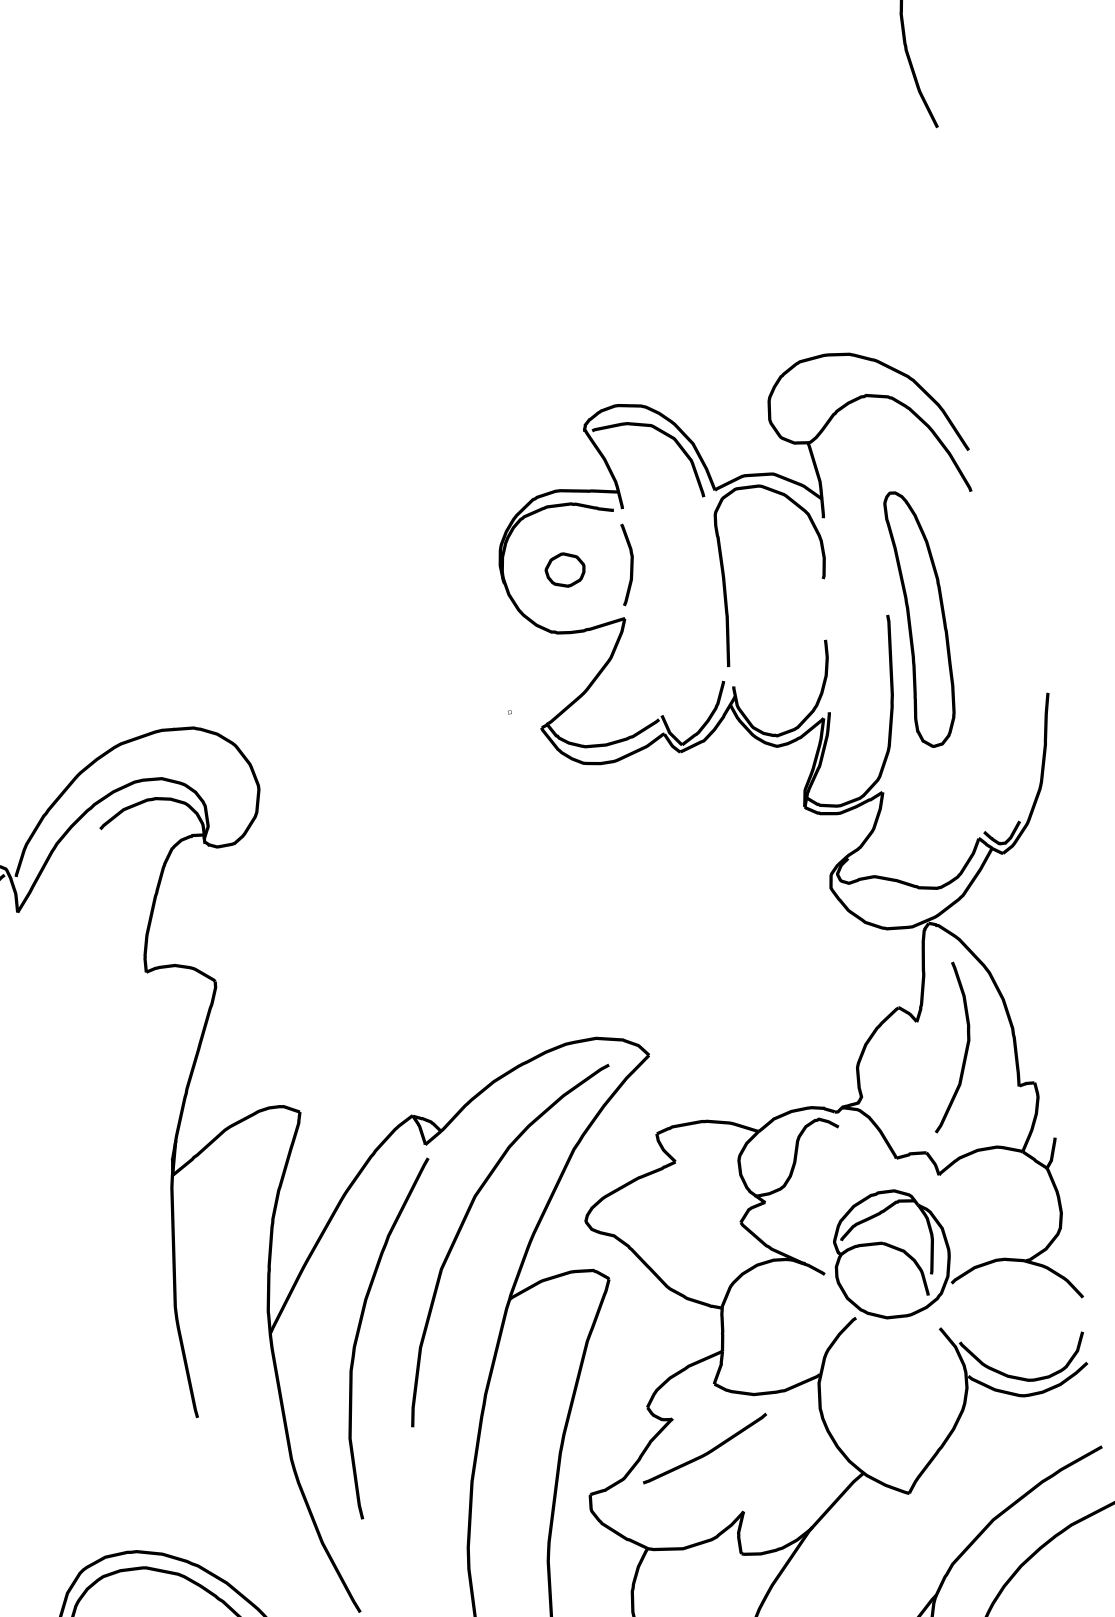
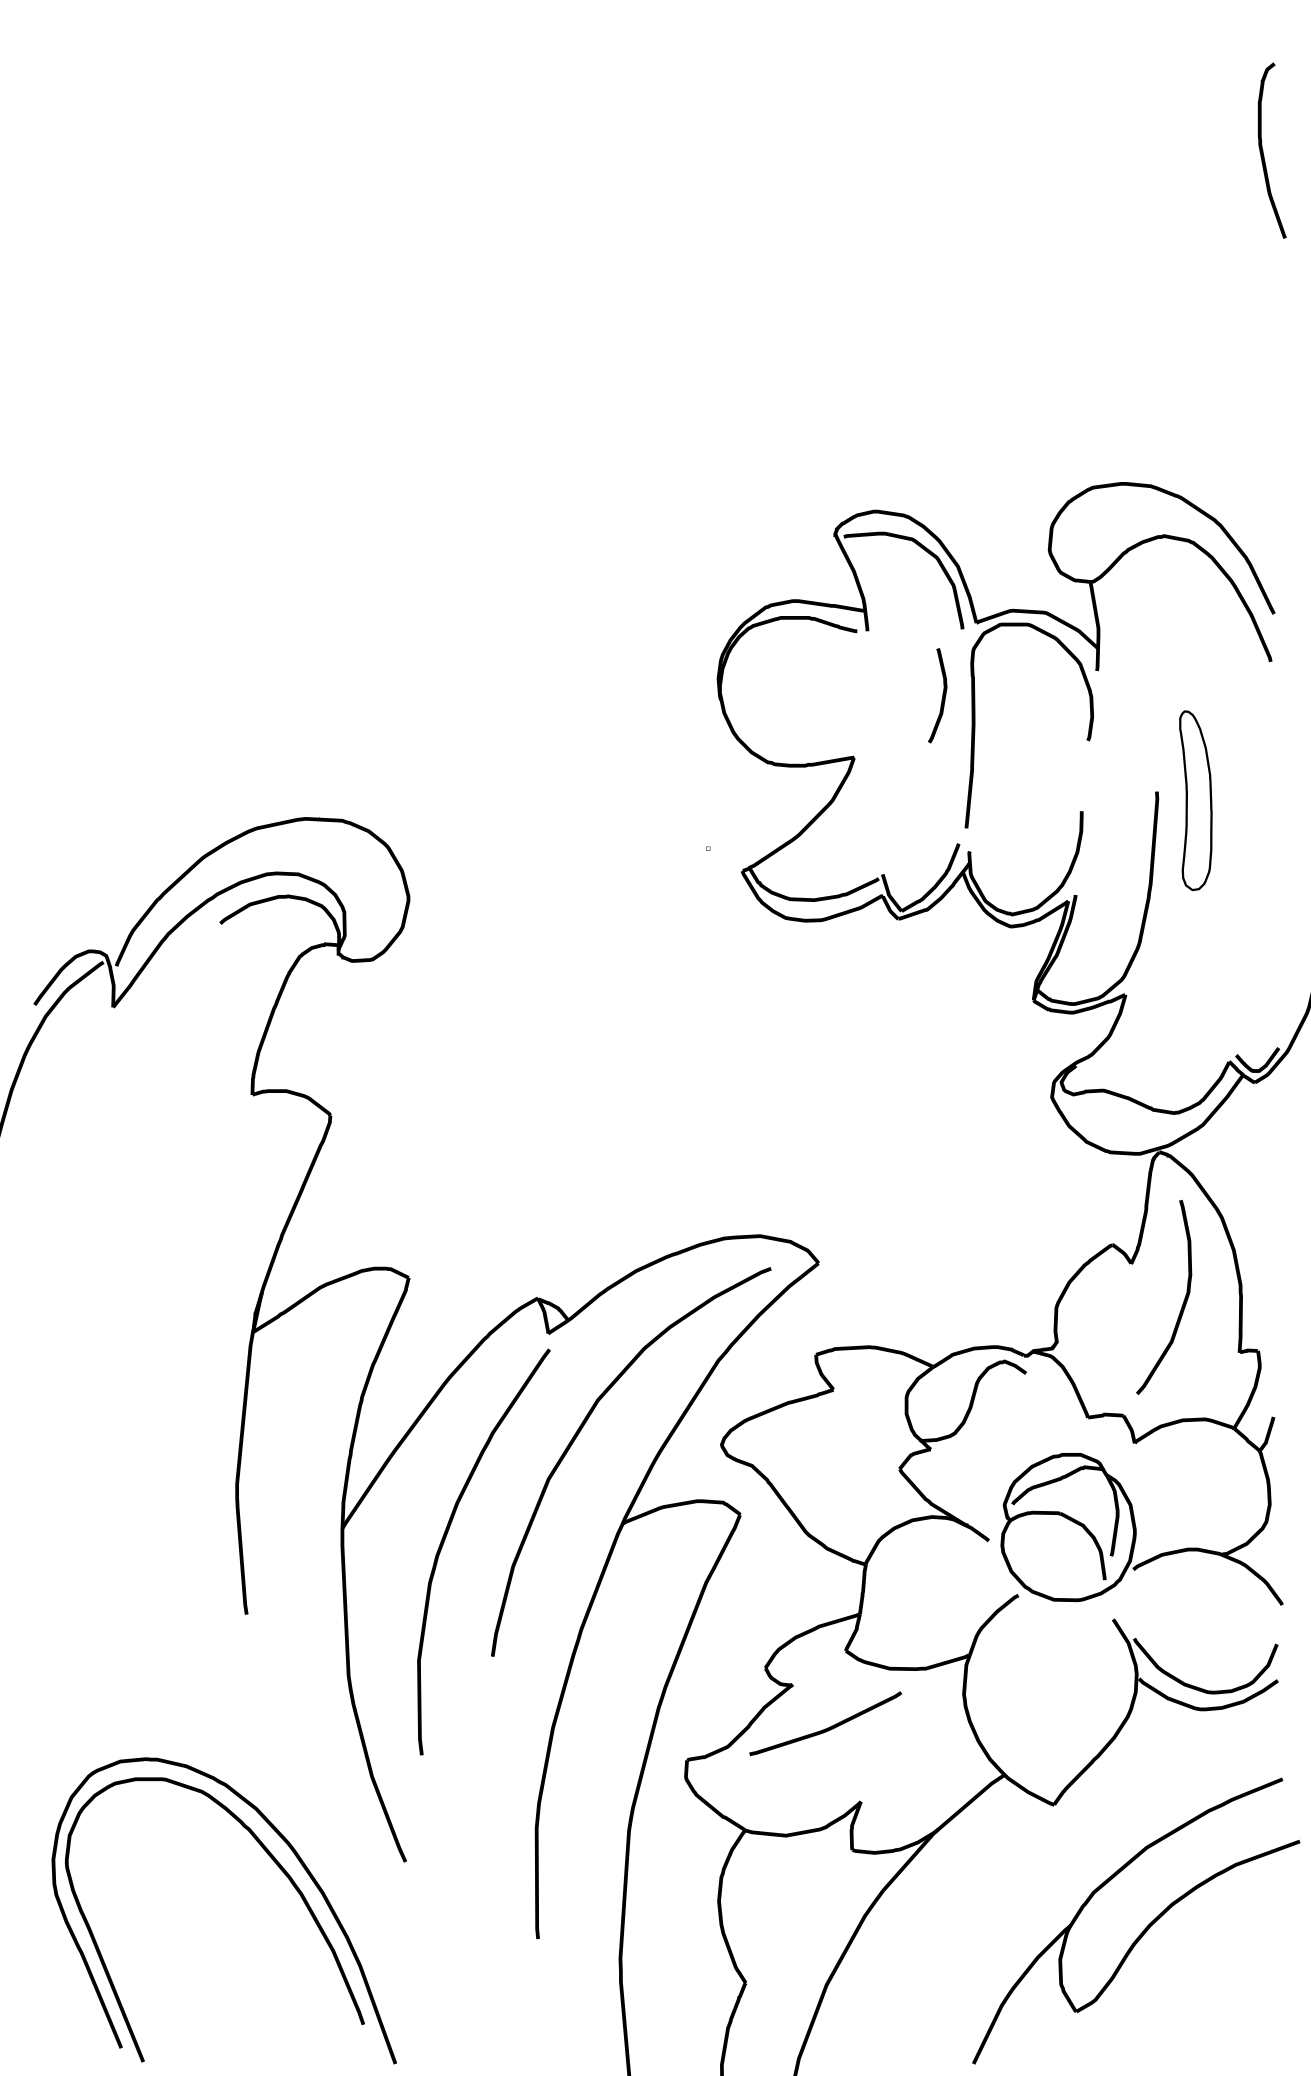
curve: (630, 563) -> (942, 695), moved
part: (565, 569) -> (792, 692), removed
part: (921, 618) -> (1195, 800), size x0.6

